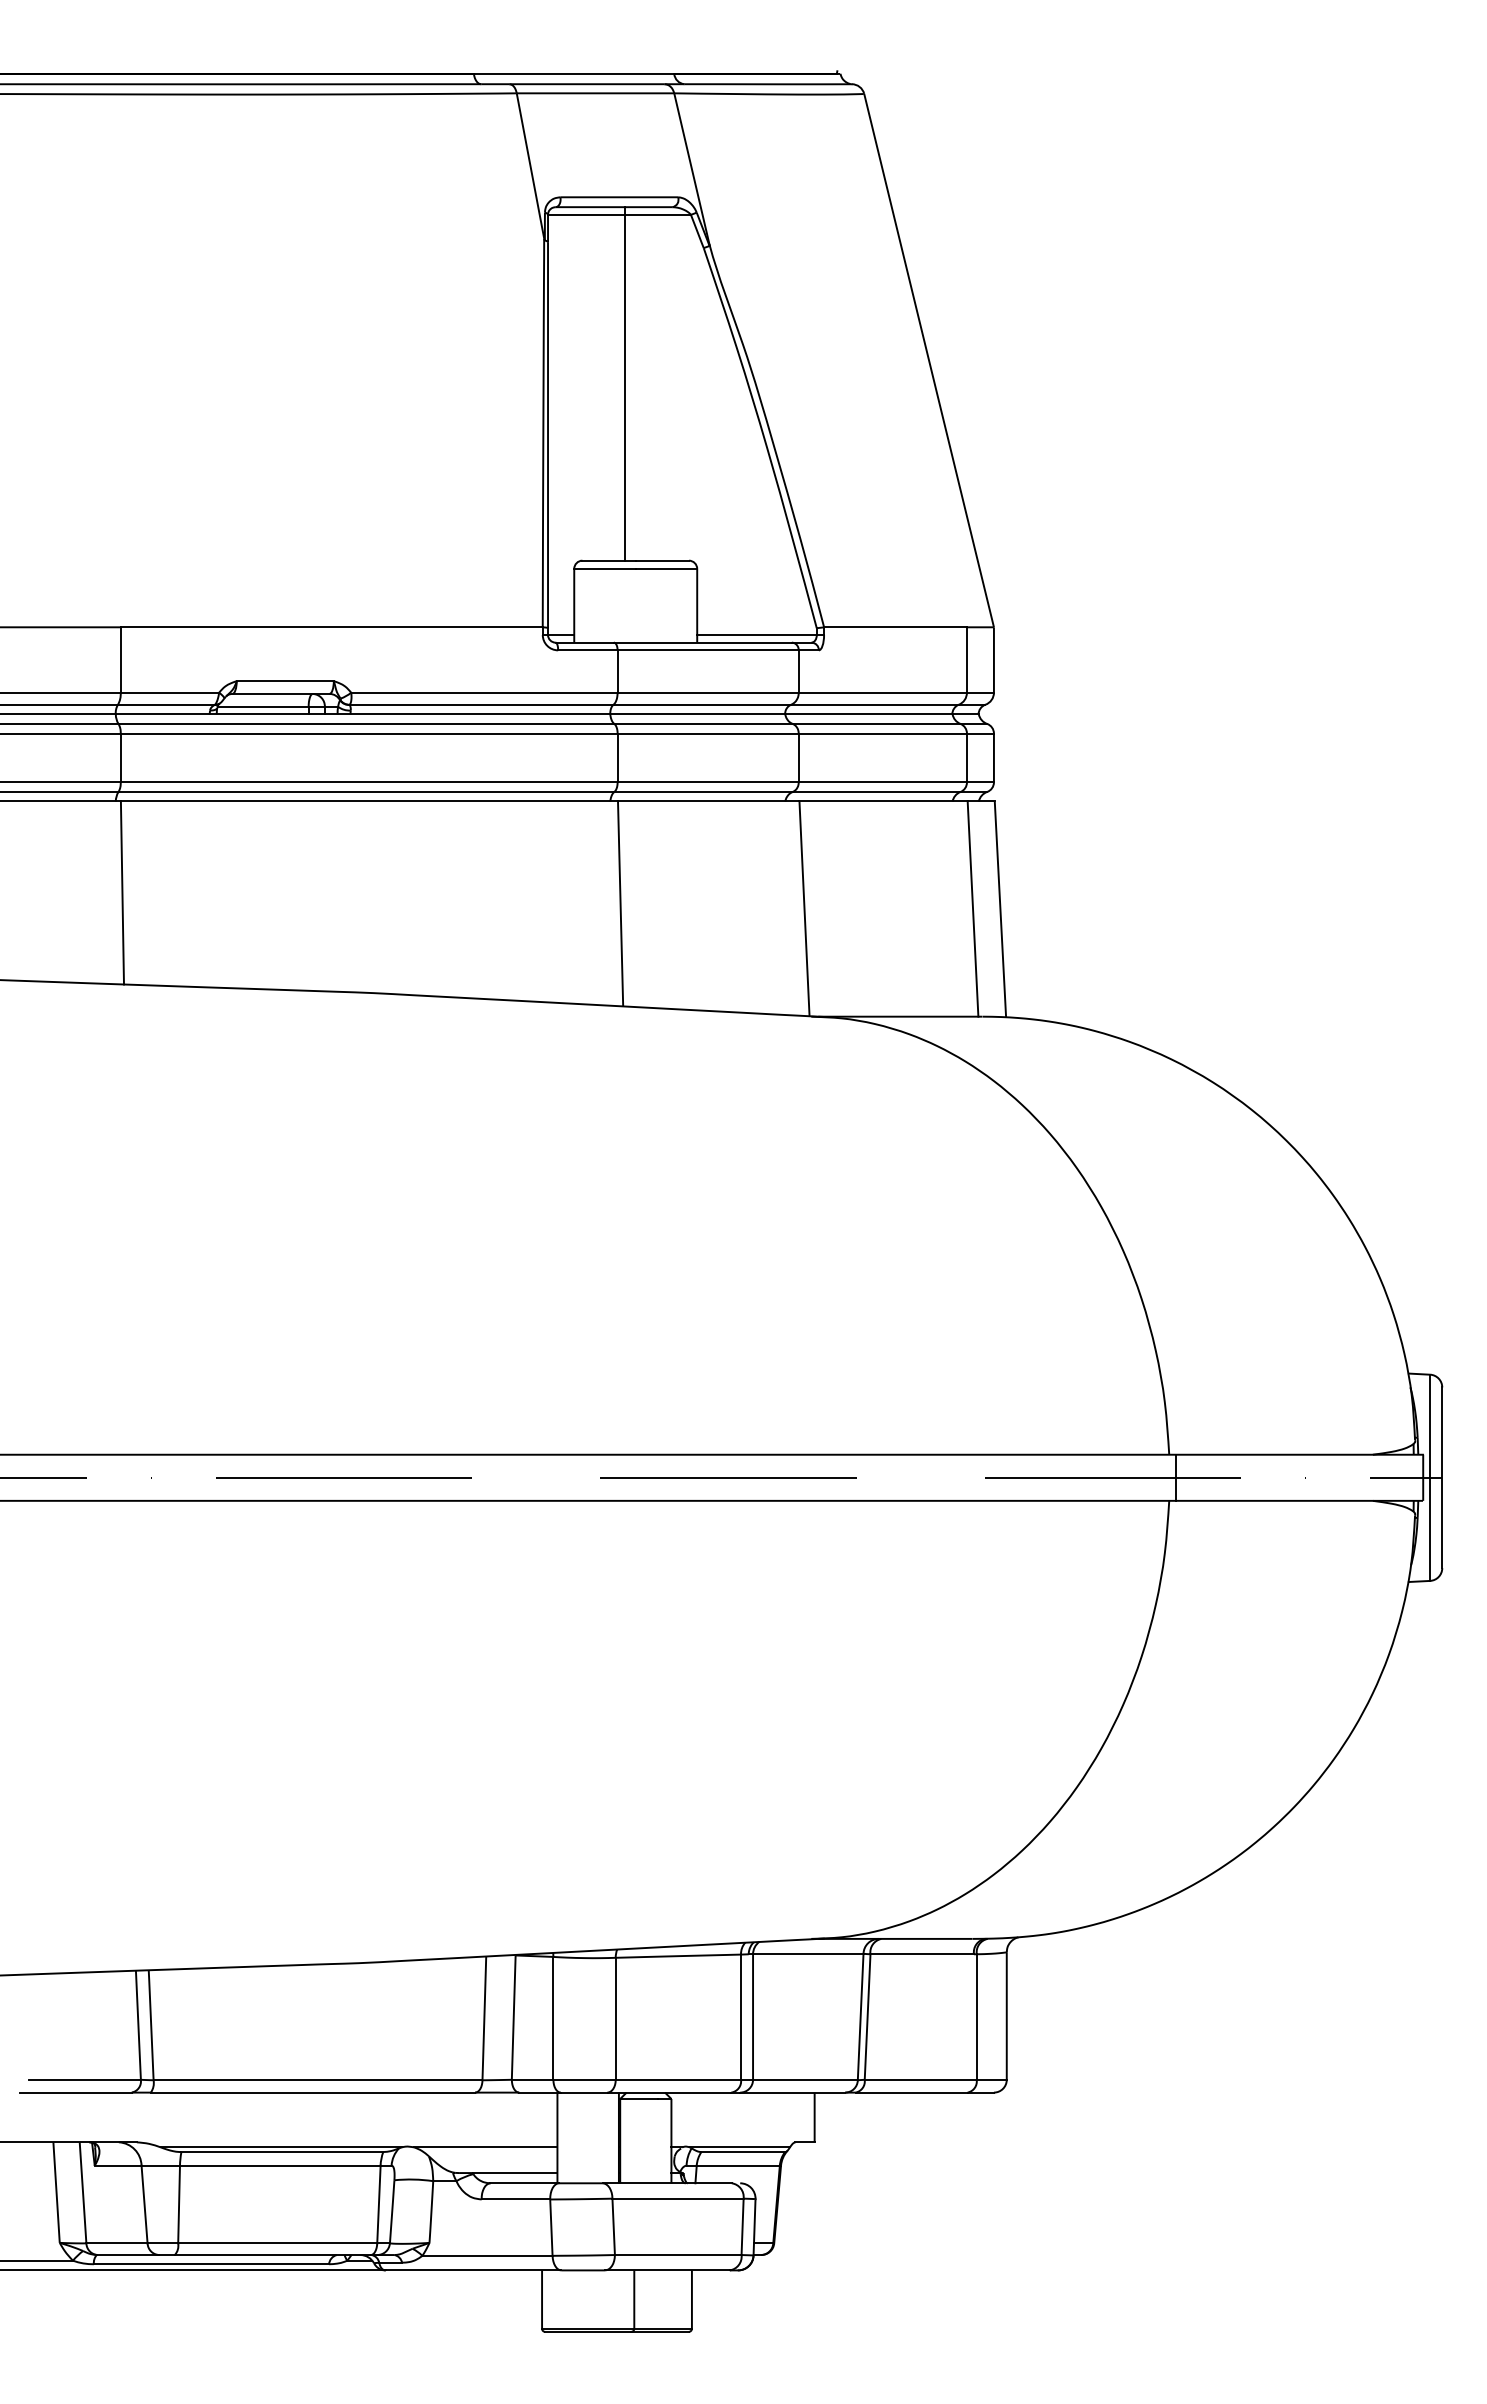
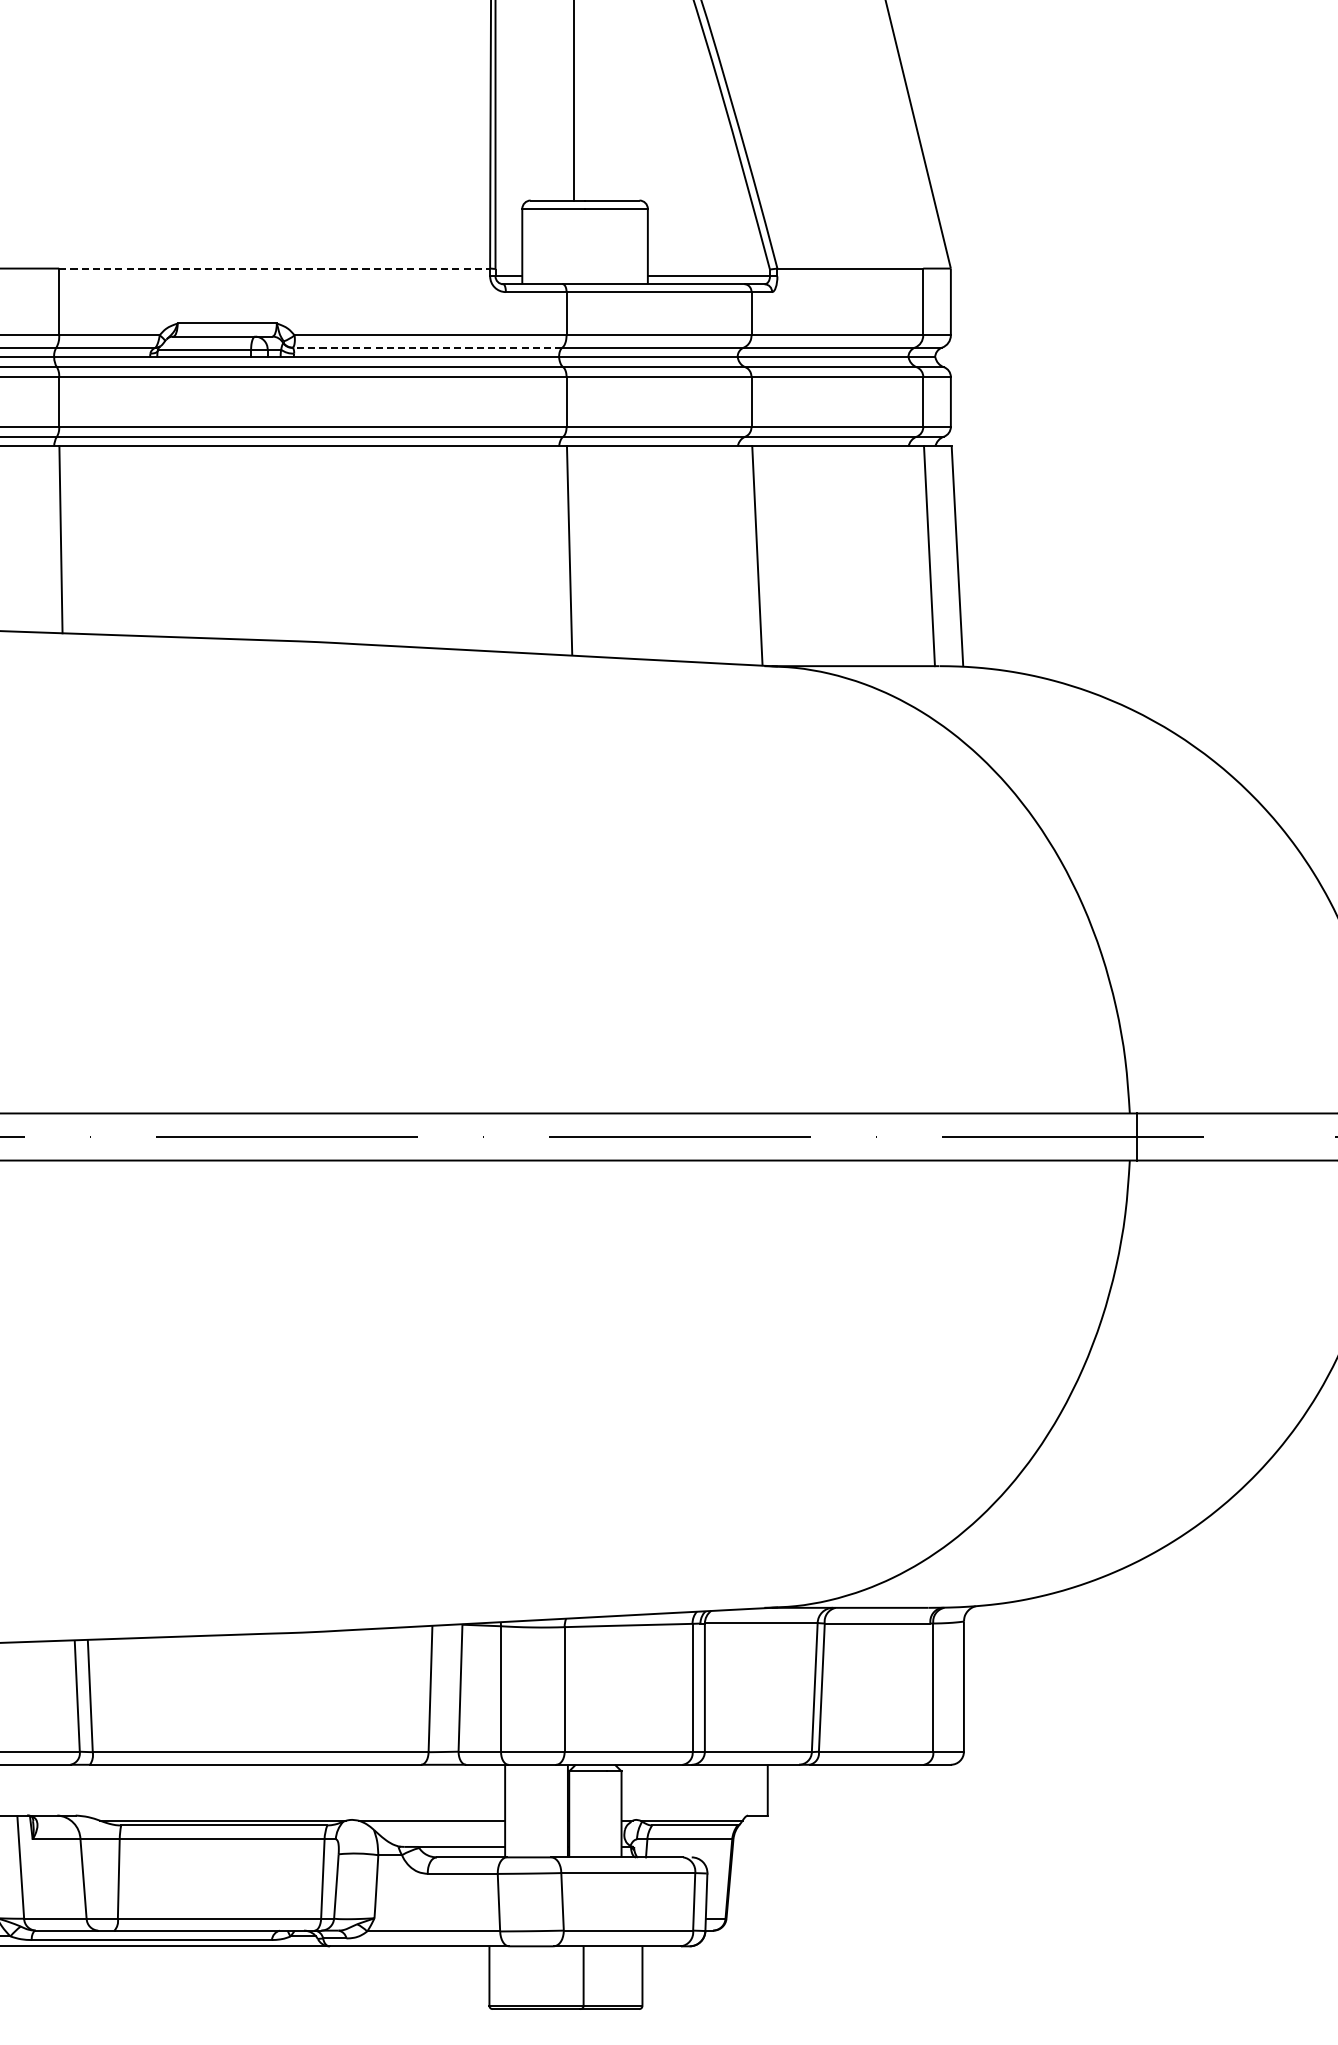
line: (332, 627) -> (275, 268), solid -> dashed
line: (481, 704) -> (427, 347), solid -> dashed

